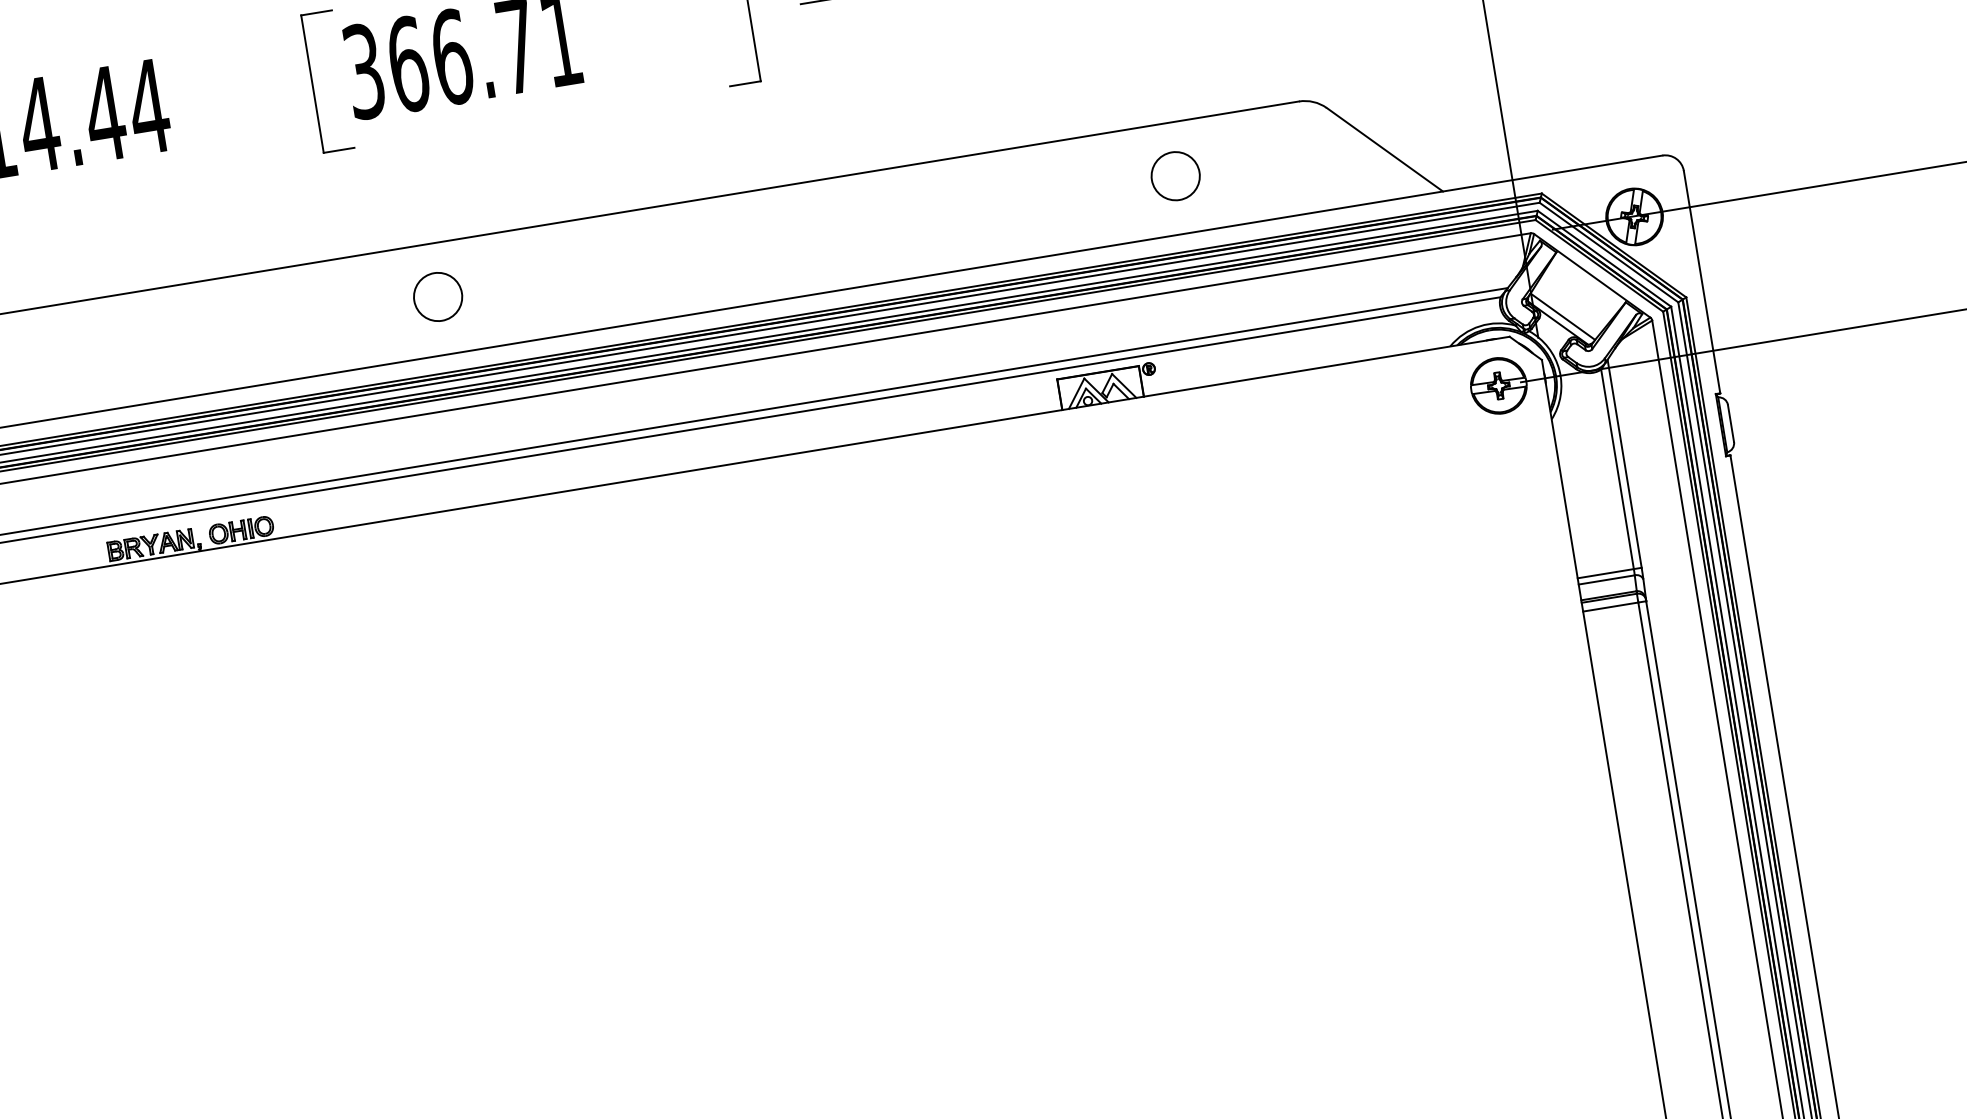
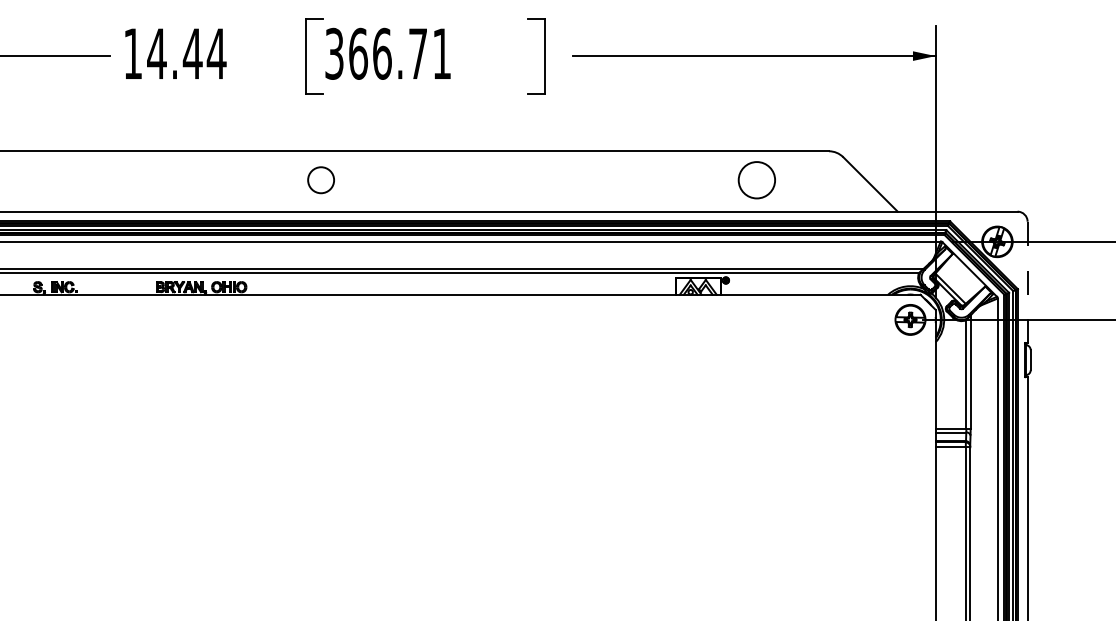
circle: (1175, 176) -> (756, 180), size x1.4
line: (1701, 282) -> (1027, 282), solid -> dashed
circle: (437, 297) -> (320, 180), moved

